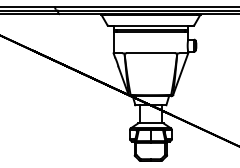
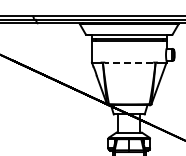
line: (150, 53) -> (128, 62), solid -> dashed

